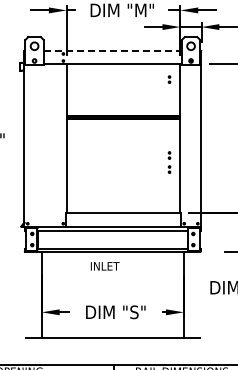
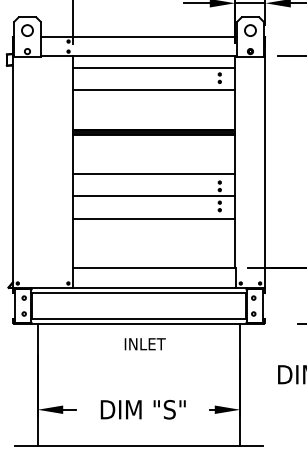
line: (112, 50) -> (138, 36), dashed -> solid
line: (123, 72) -> (154, 67), added
line: (123, 88) -> (154, 90), added
line: (123, 146) -> (154, 173), added
line: (123, 162) -> (154, 196), added
line: (123, 178) -> (154, 219), added
text: (104, 266) -> (144, 344), moved

